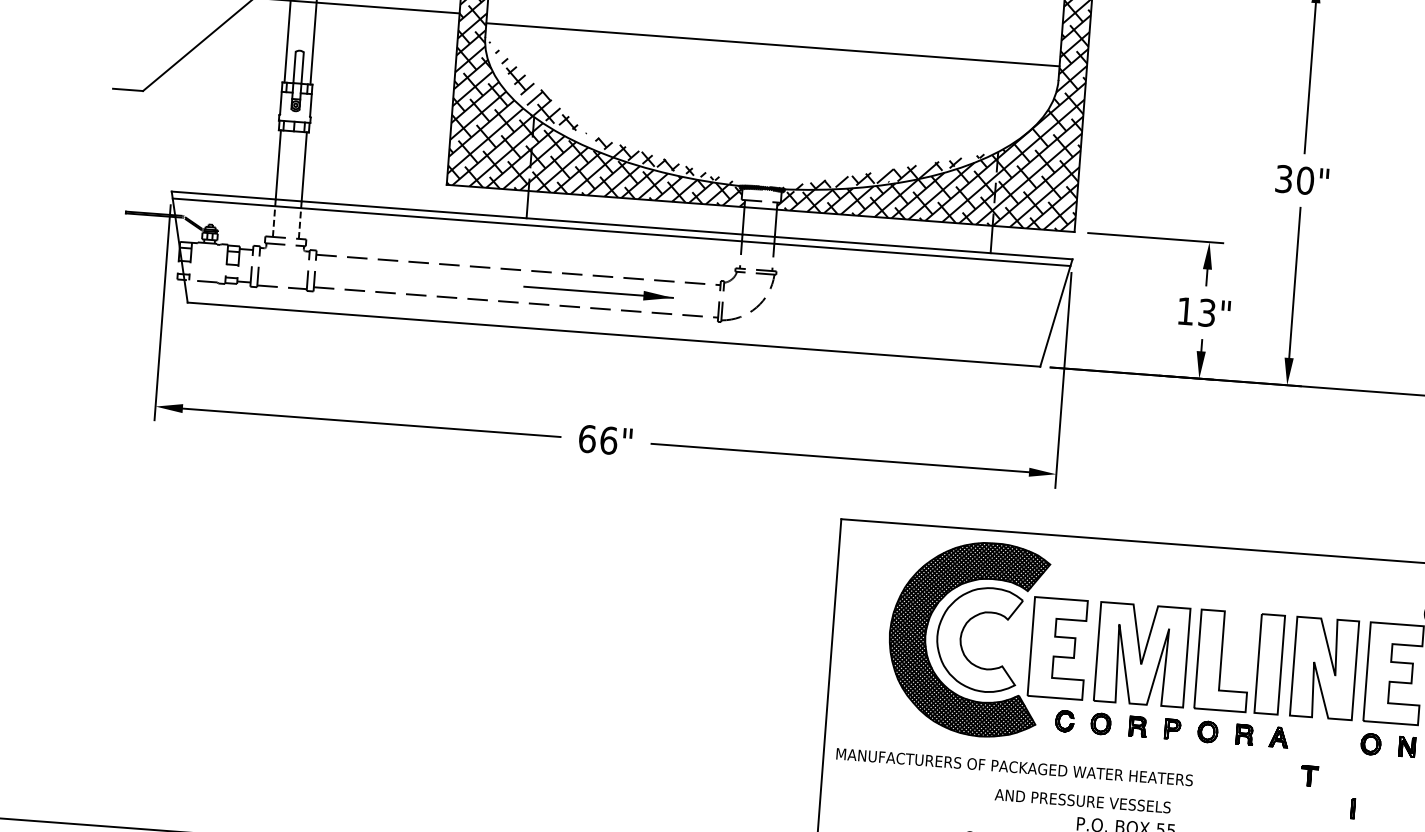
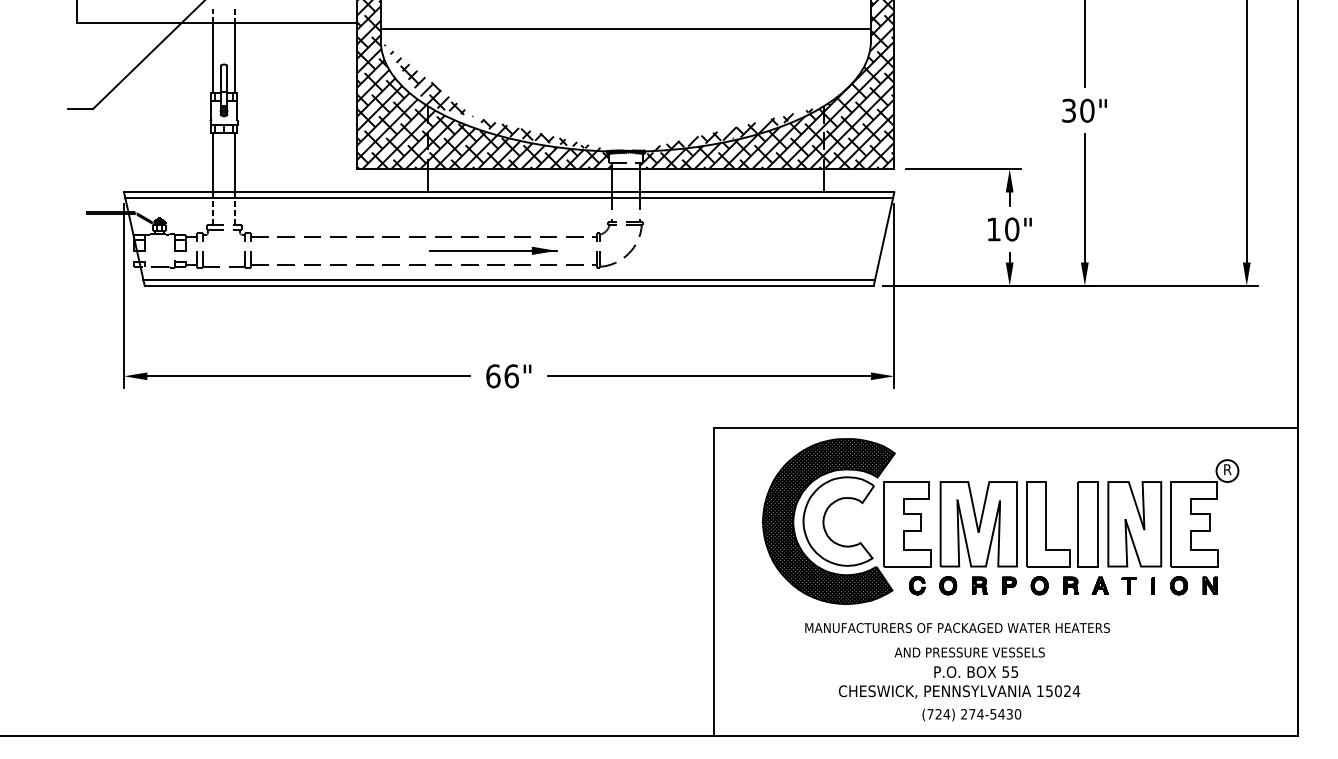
text: (1207, 312) -> (1012, 229), 13" -> 10"
line: (614, 328) -> (509, 280), added
text: (1014, 766) -> (957, 627), moved
part: (1309, 775) -> (1128, 585), moved
text: (1082, 801) -> (969, 652), moved
line: (1352, 808) -> (1152, 585), moved

